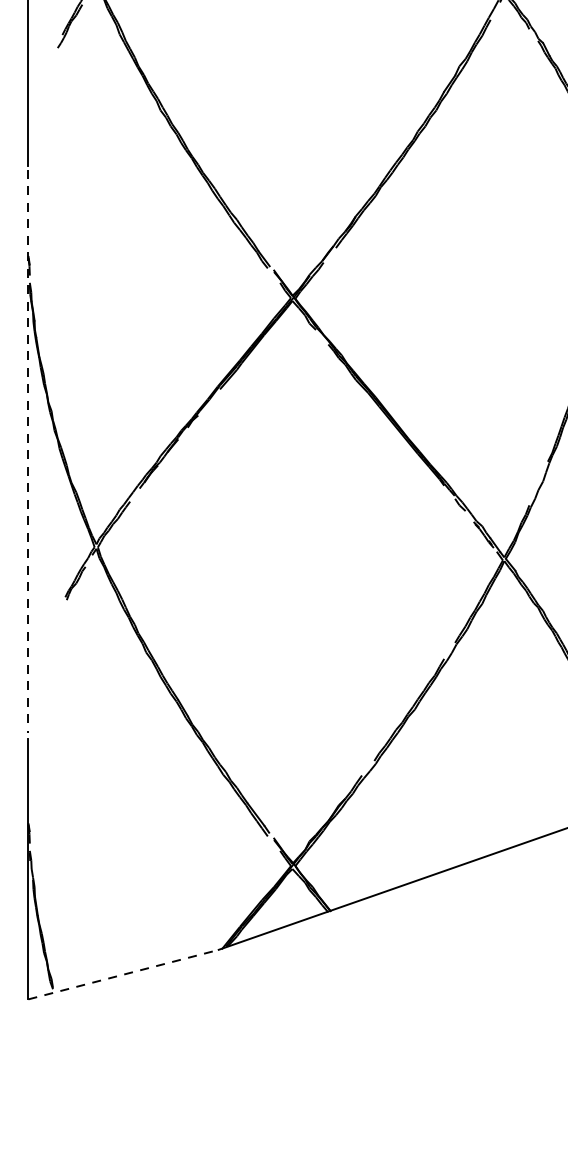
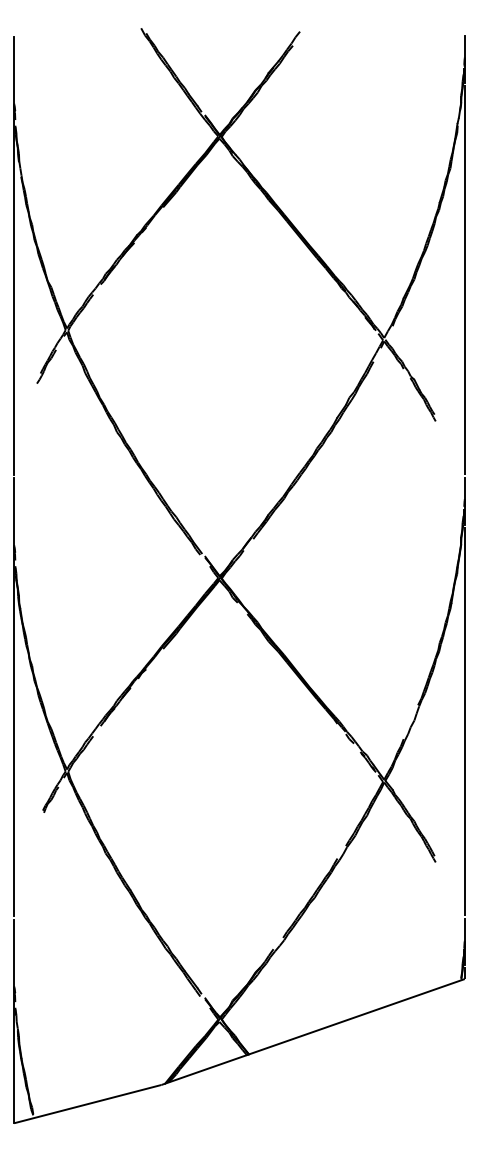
line: (28, 451) -> (14, 697), dashed -> solid
line: (123, 973) -> (88, 1103), dashed -> solid

